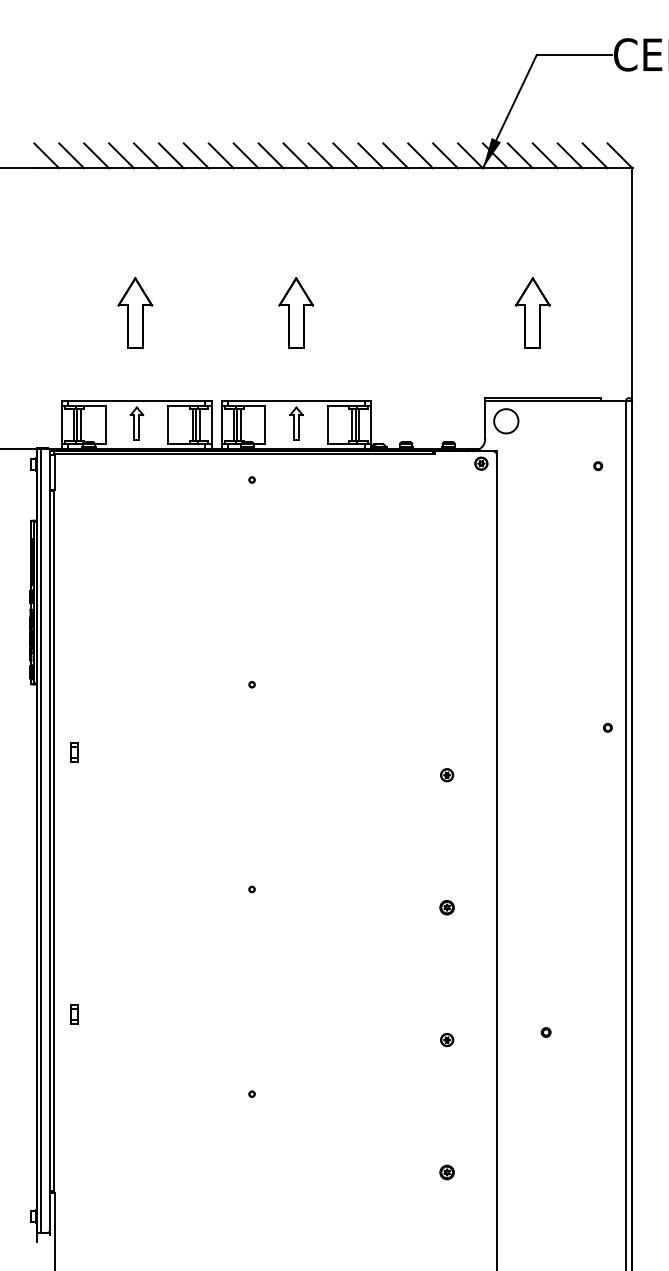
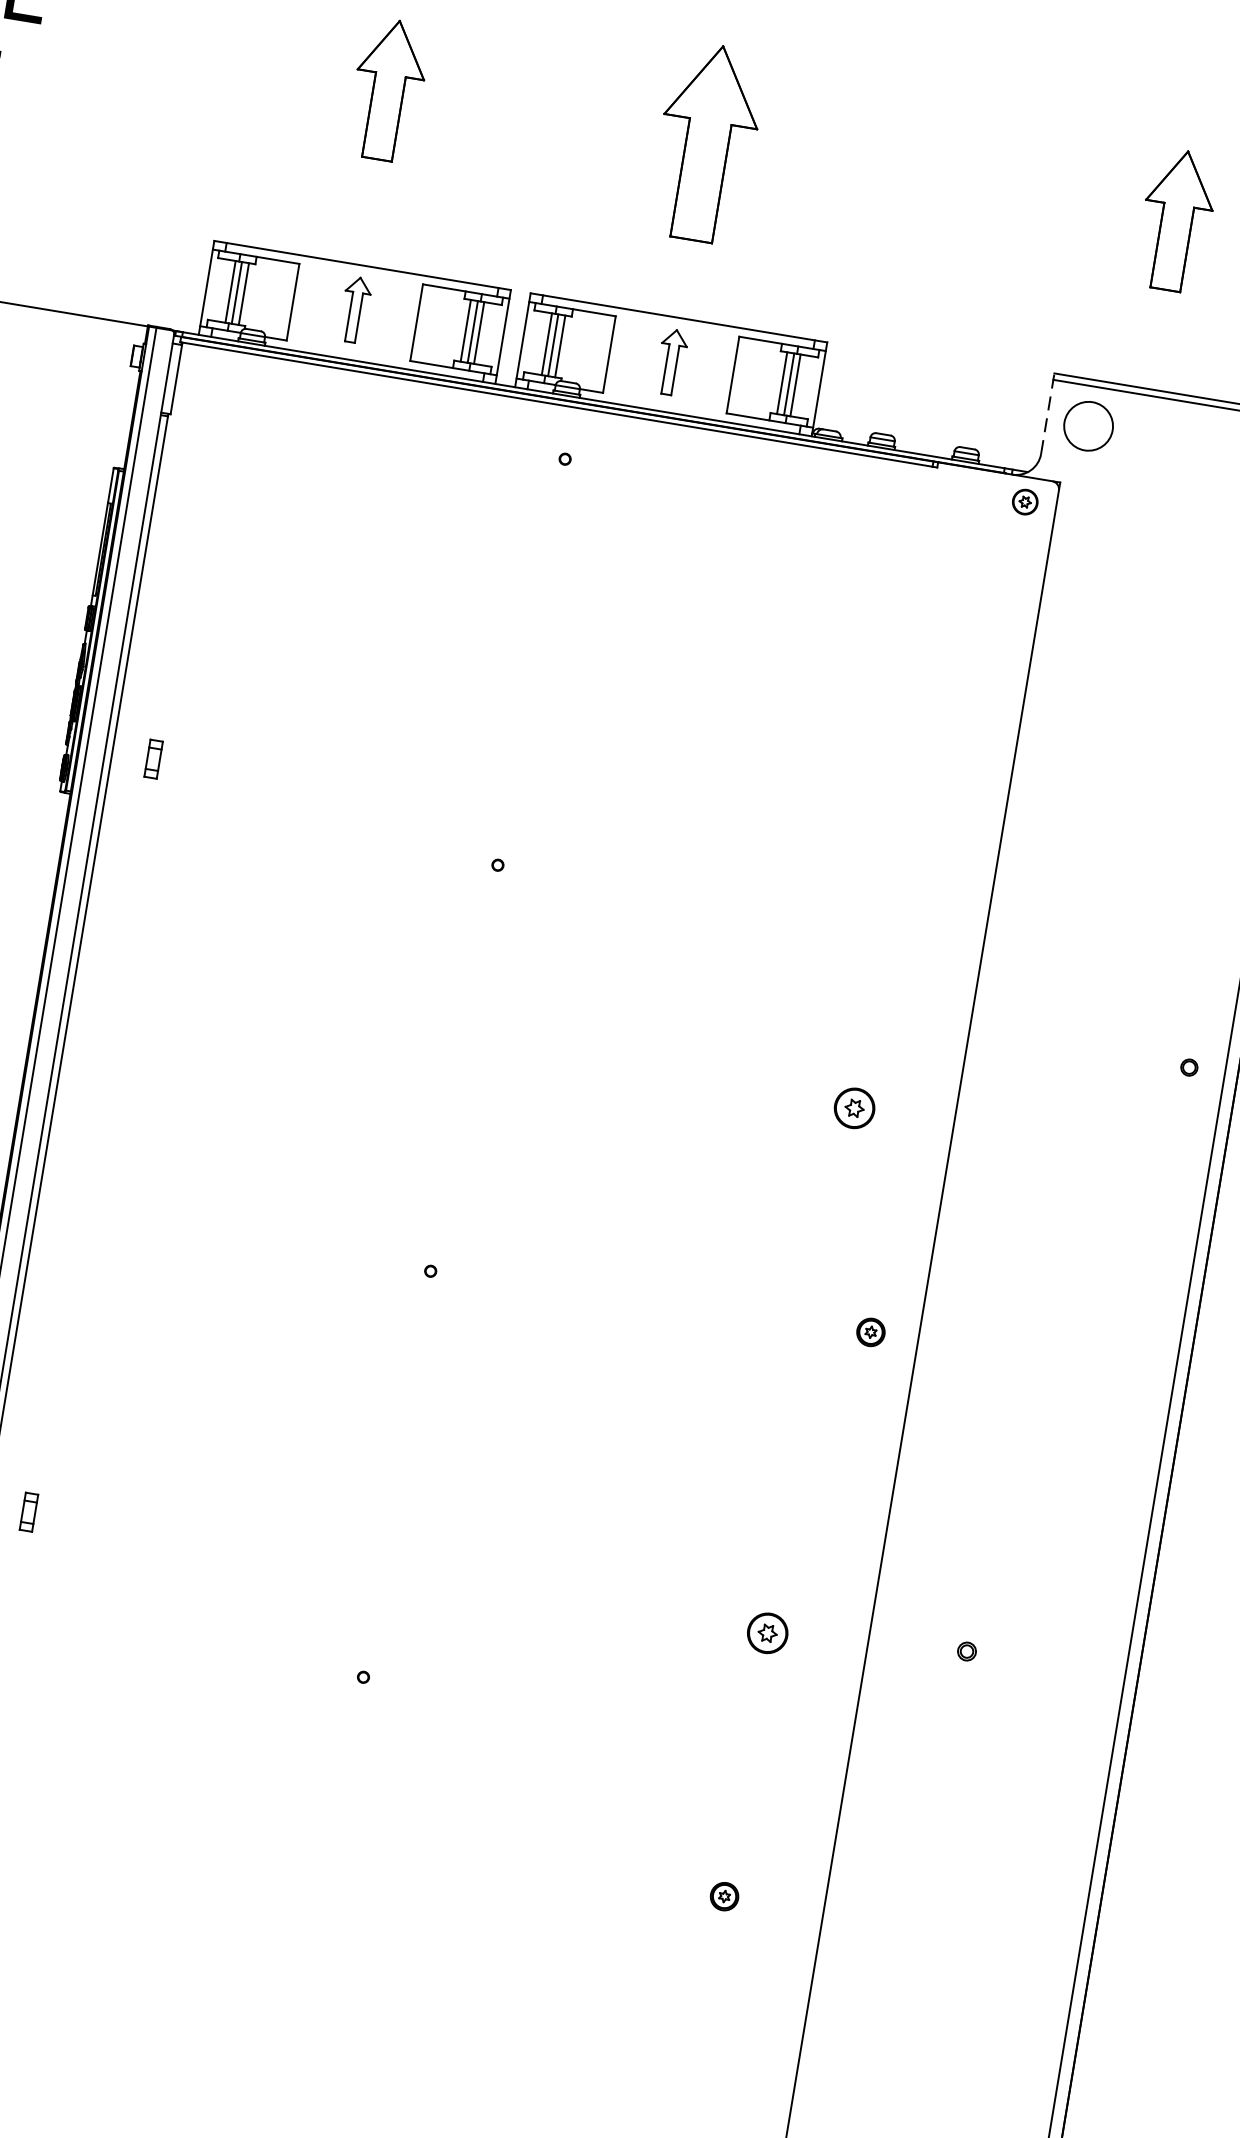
part: (296, 312) -> (708, 141), size x1.4
line: (485, 417) -> (1048, 411), solid -> dashed
part: (74, 752) -> (153, 758), moved
part: (447, 775) -> (855, 1109), size x1.6
part: (446, 907) -> (869, 1331), moved
part: (74, 1014) -> (28, 1512), moved
part: (447, 1040) -> (768, 1634), size x1.6

